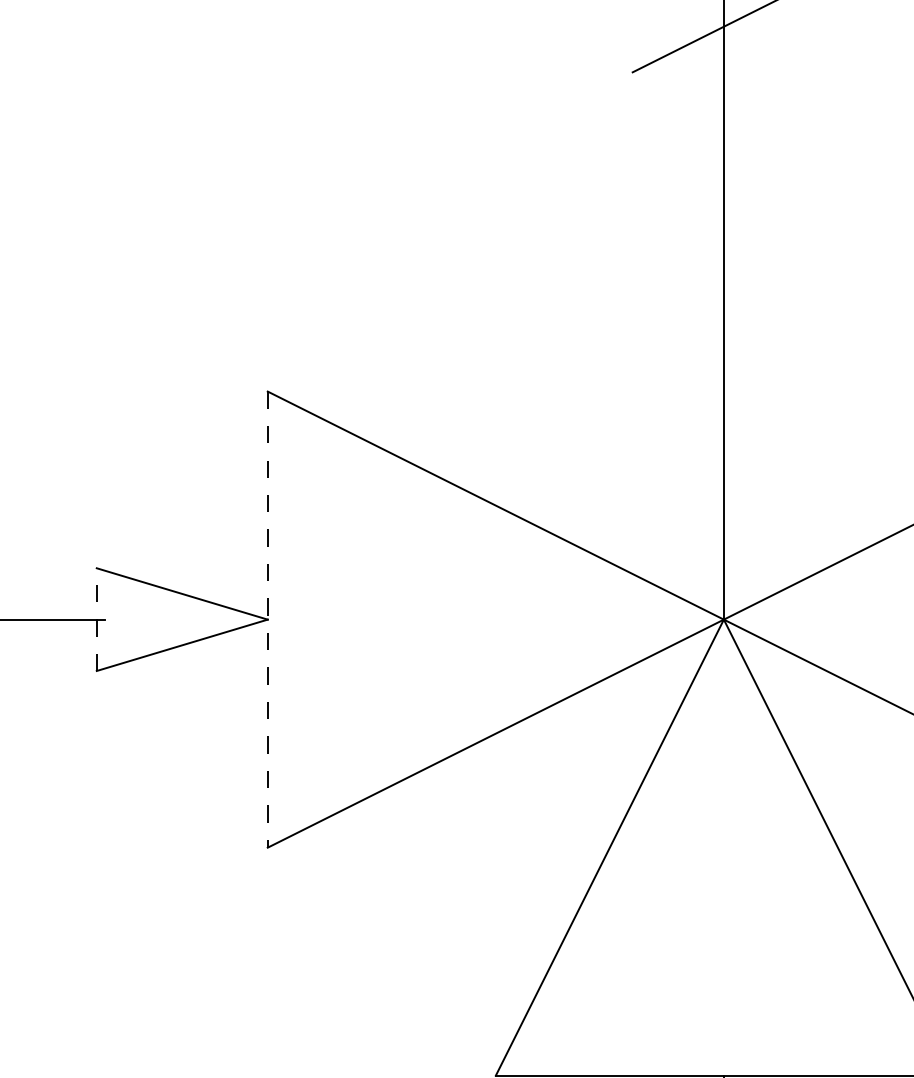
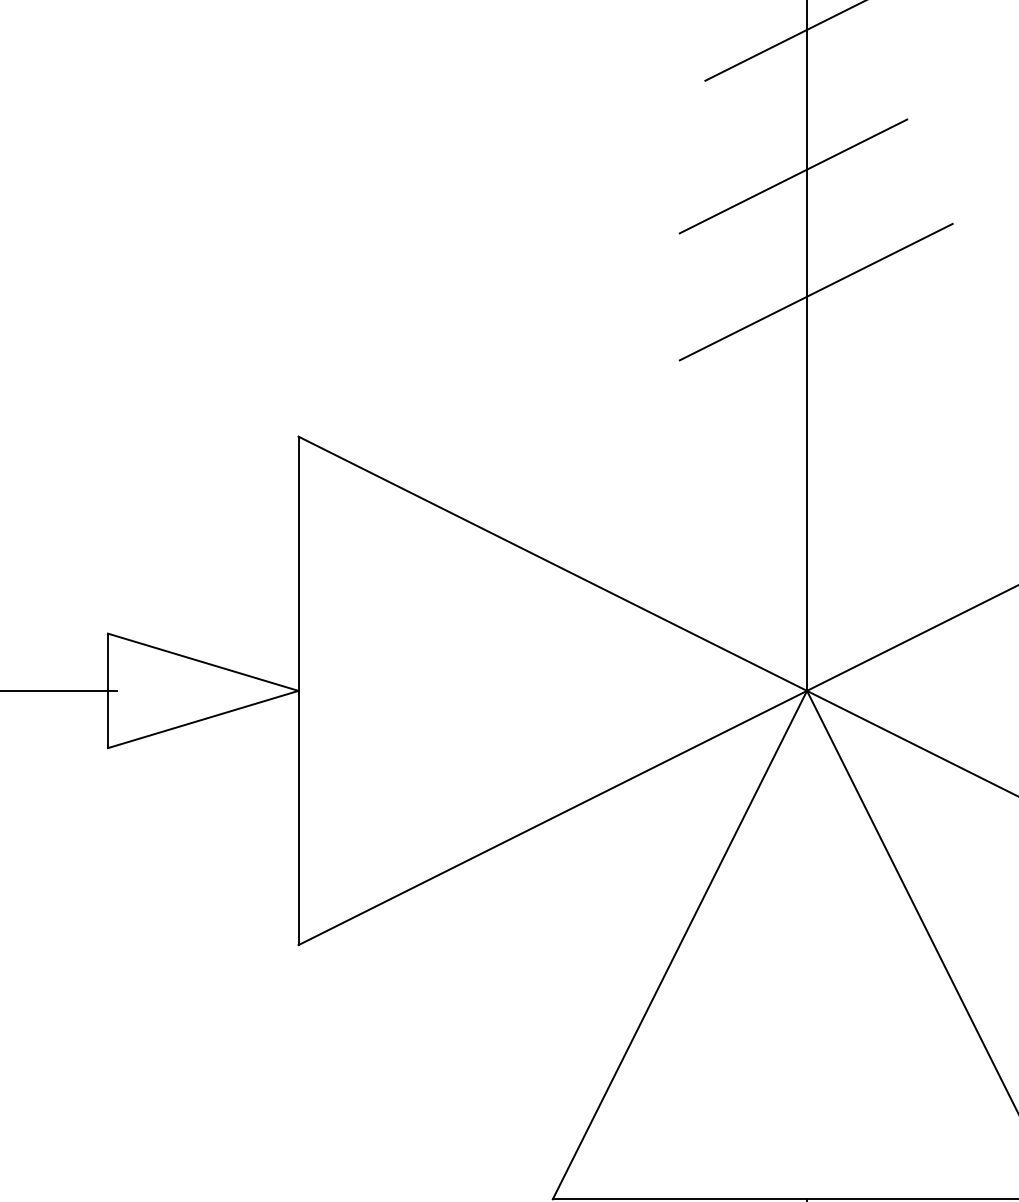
line: (711, 158) -> (793, 176), added
line: (731, 261) -> (815, 291), added
line: (96, 619) -> (107, 690), dashed -> solid
line: (267, 620) -> (298, 691), dashed -> solid

